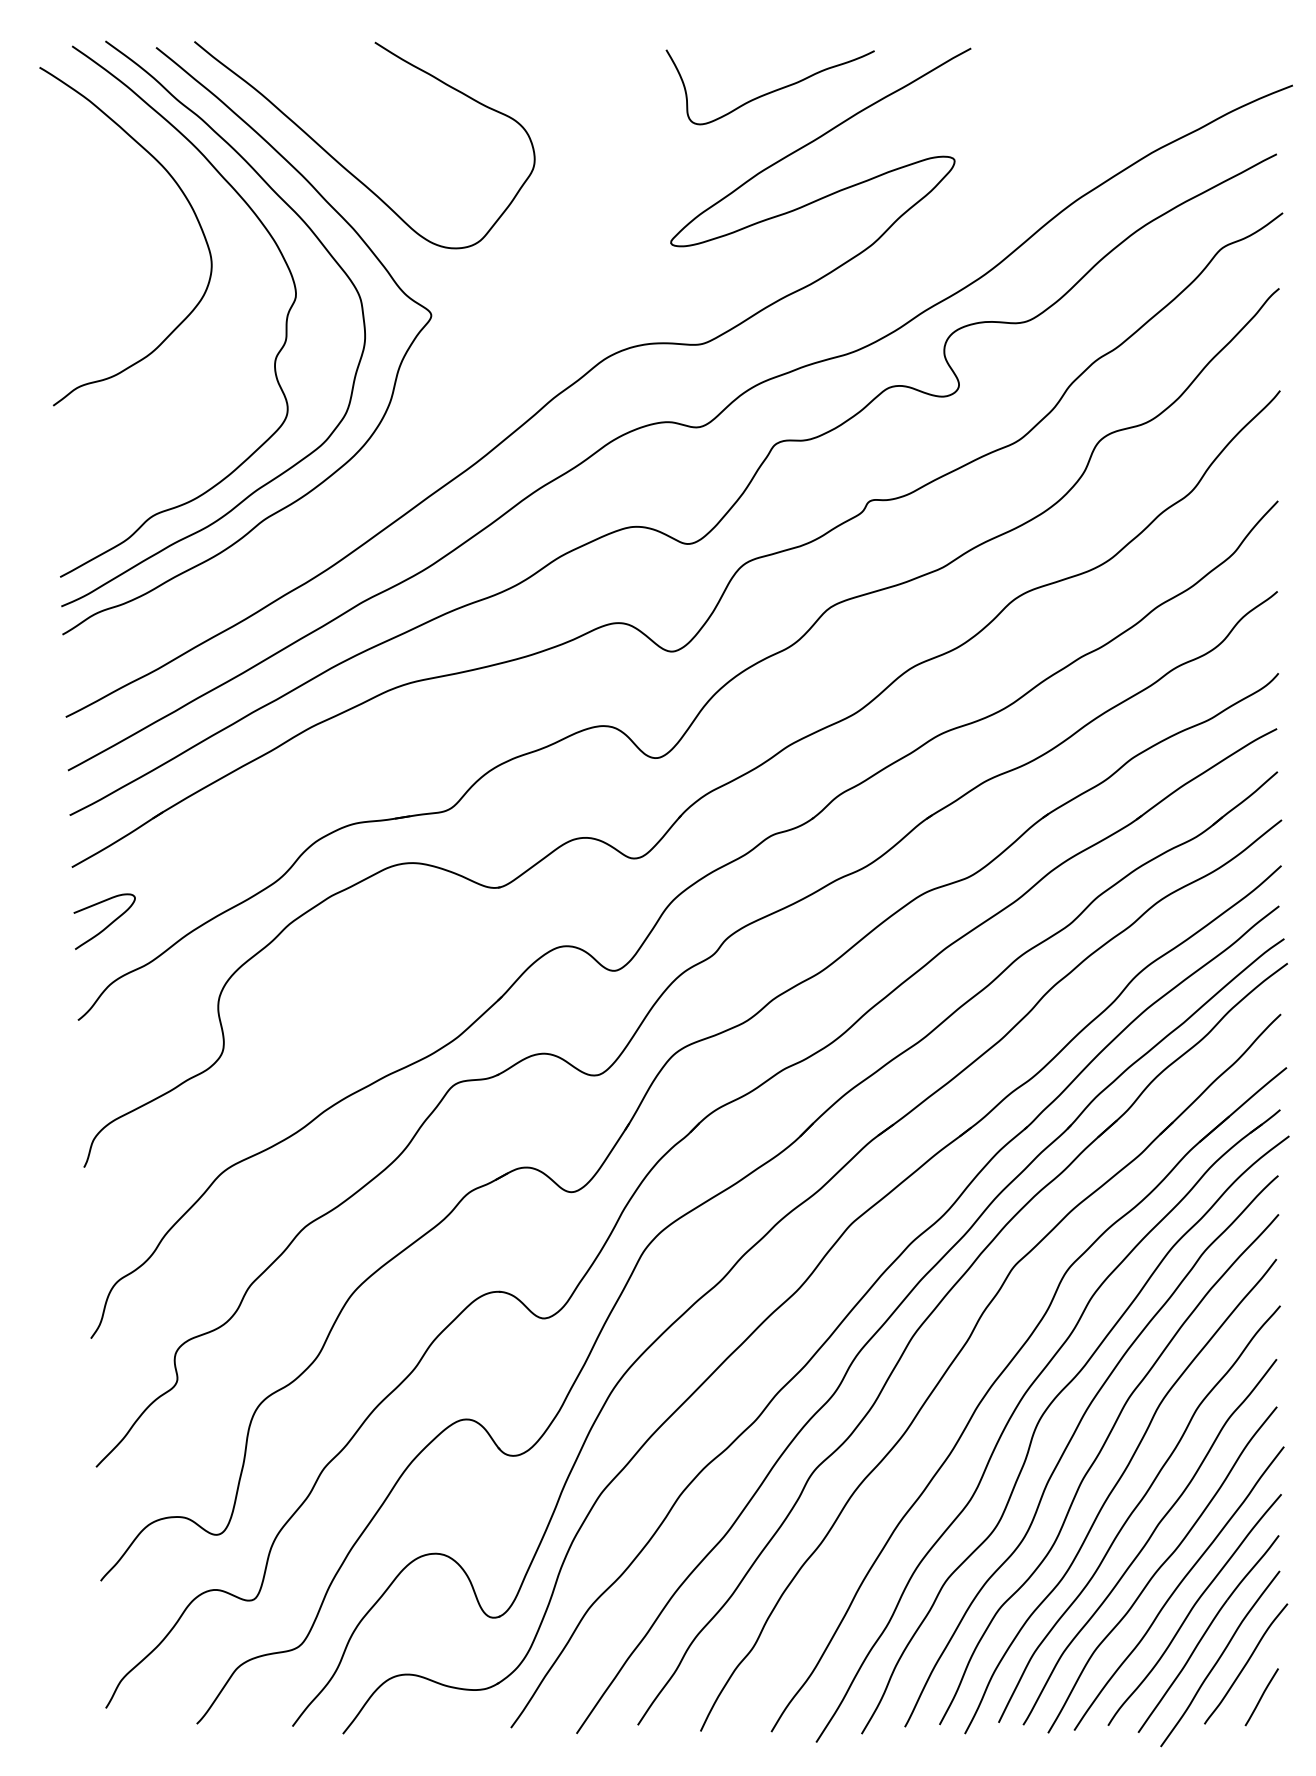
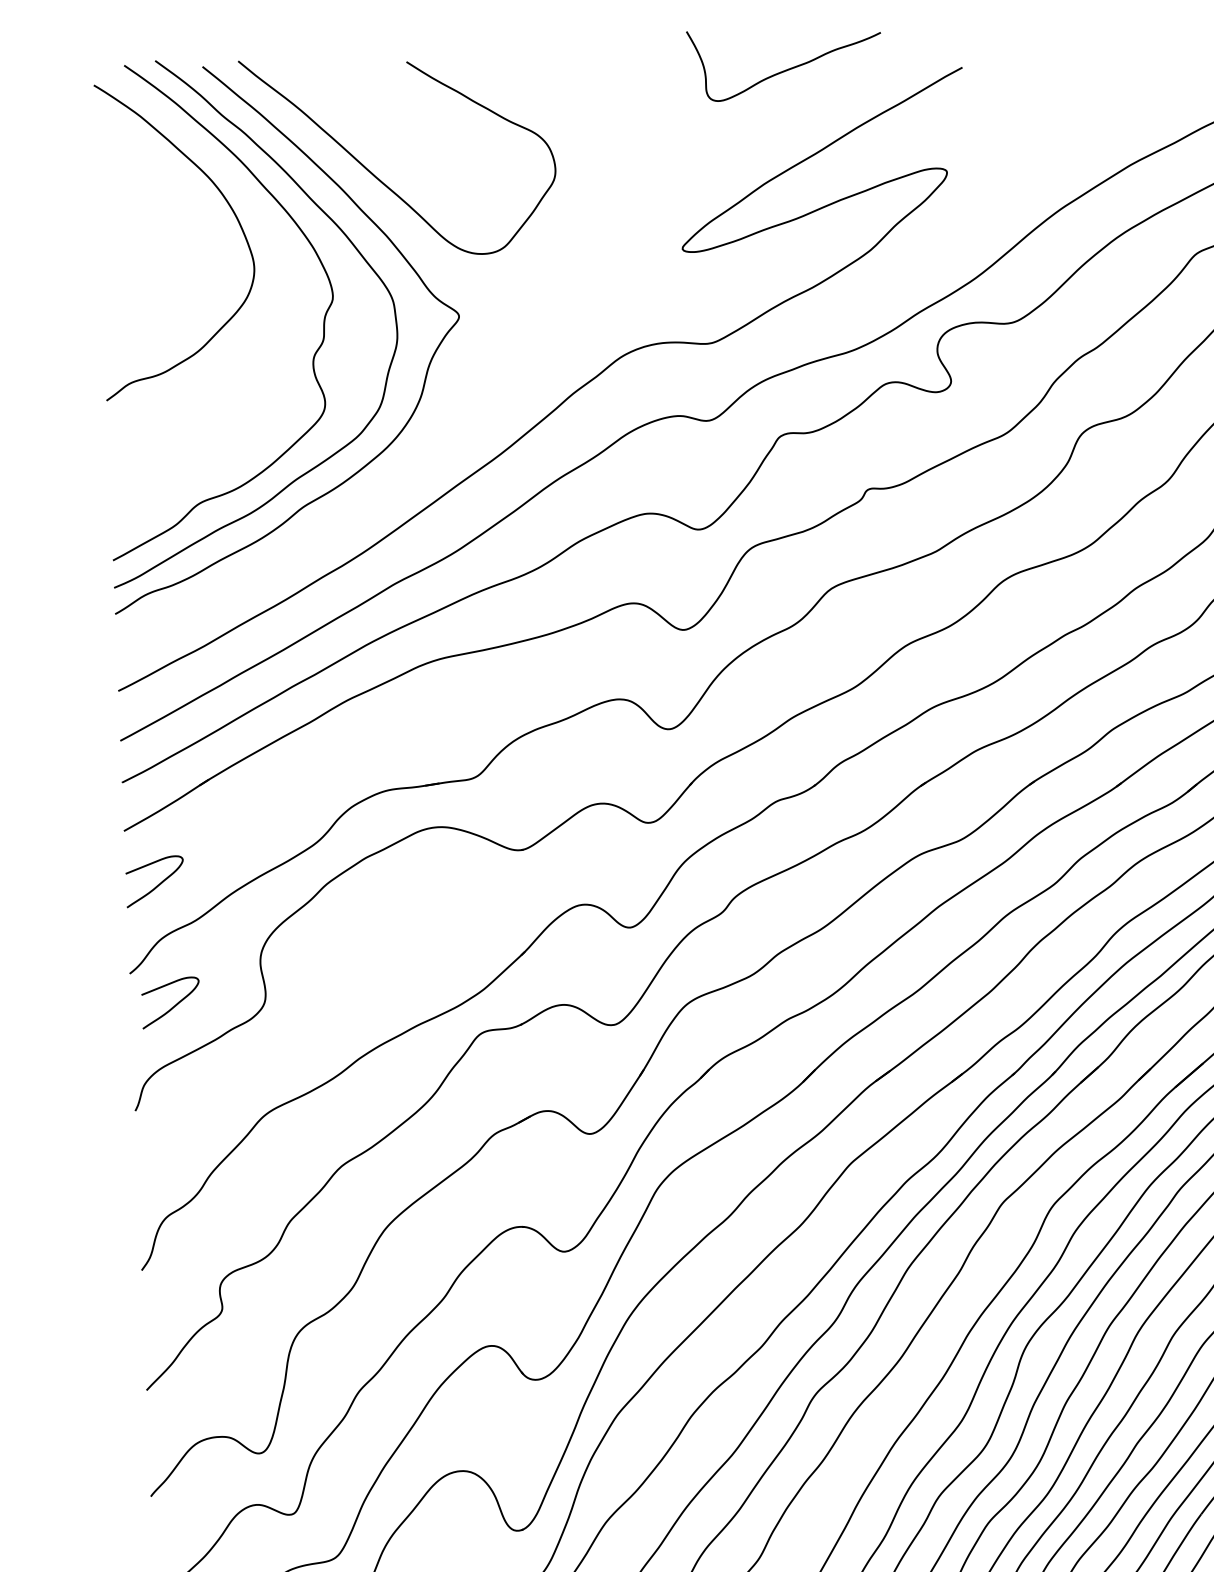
curve: (770, 91) -> (783, 70), moved
curve: (125, 1054) -> (173, 1005), added

